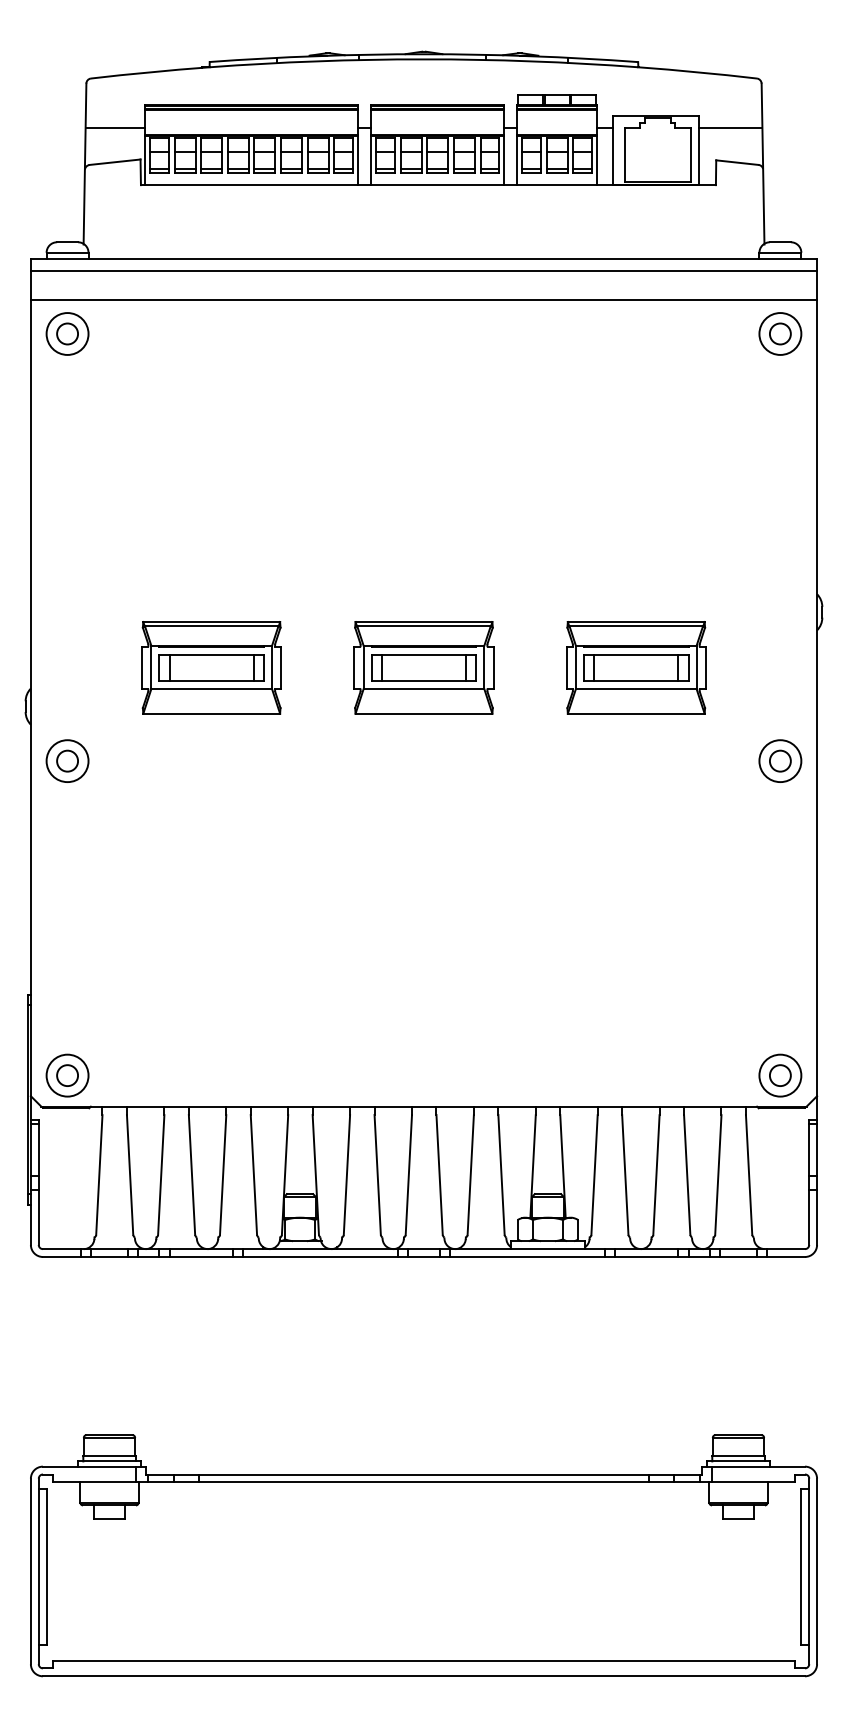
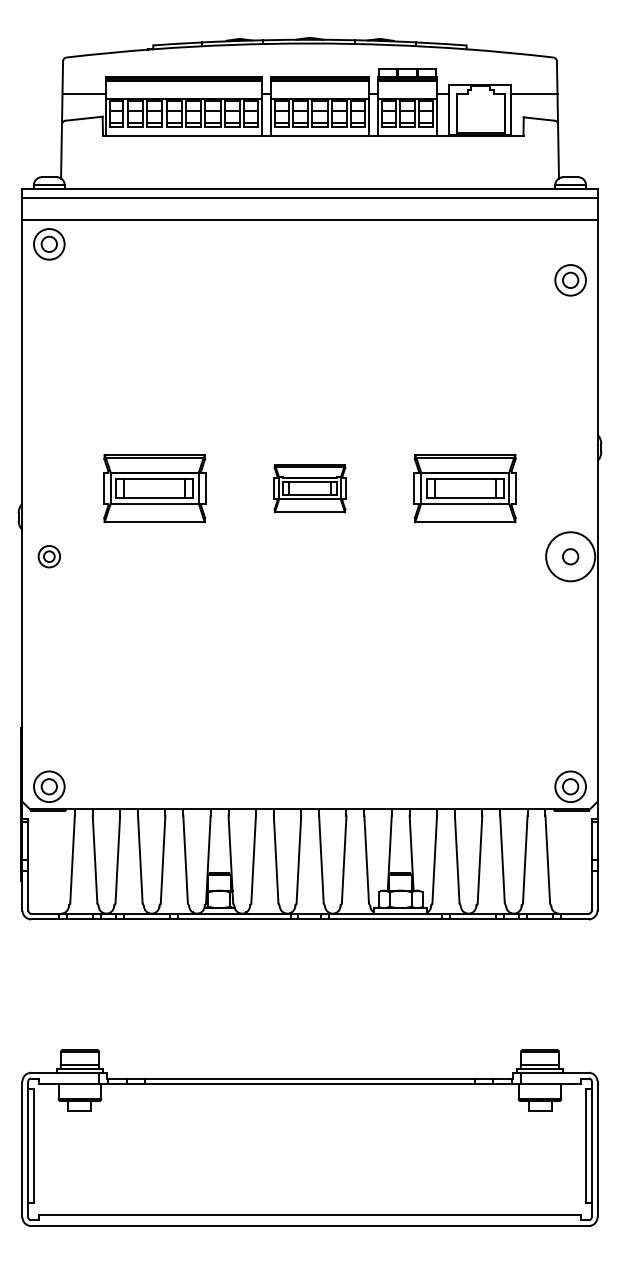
part: (780, 334) -> (570, 280), moved
part: (423, 667) -> (309, 488), size x0.7
part: (67, 760) -> (49, 556), size x0.7
circle: (780, 760) -> (570, 556), size x1.6

